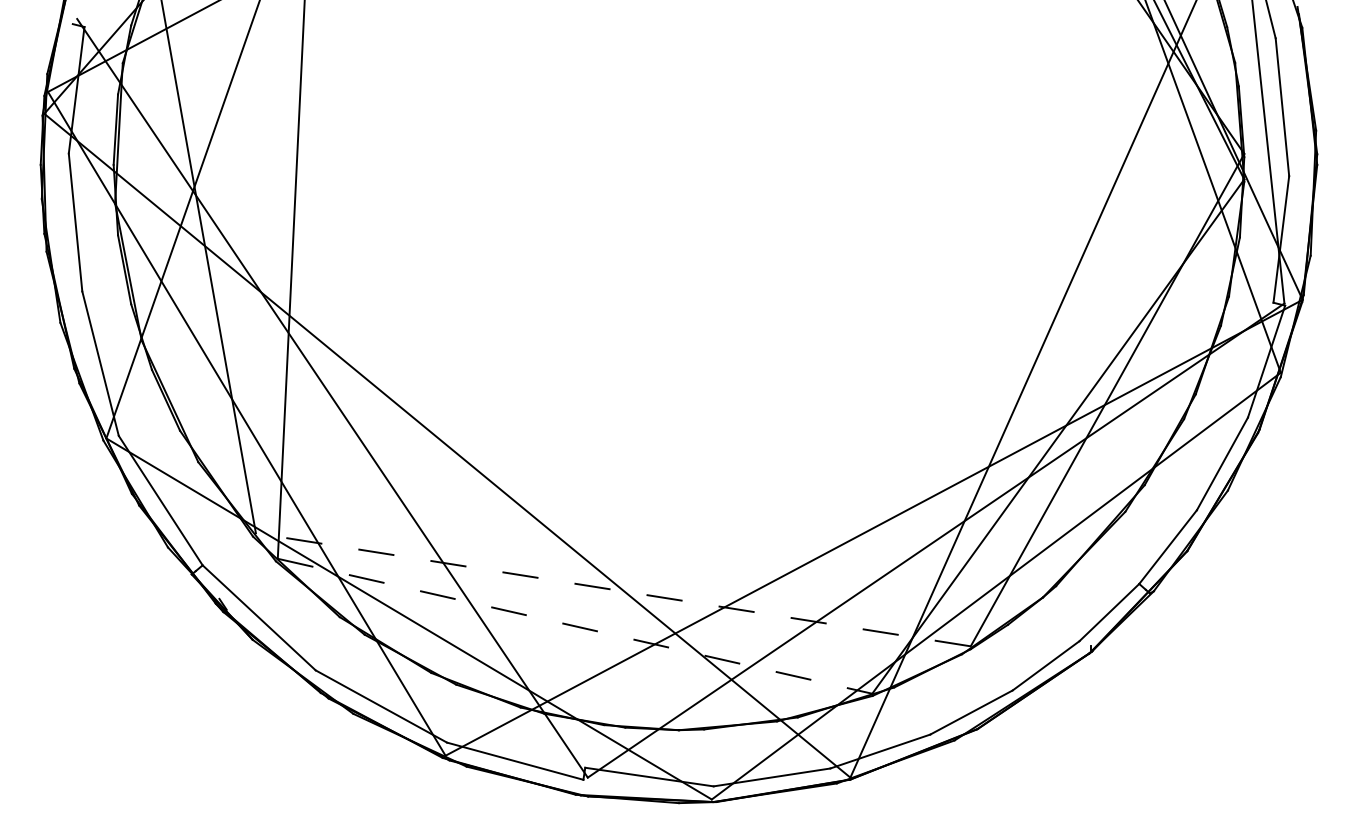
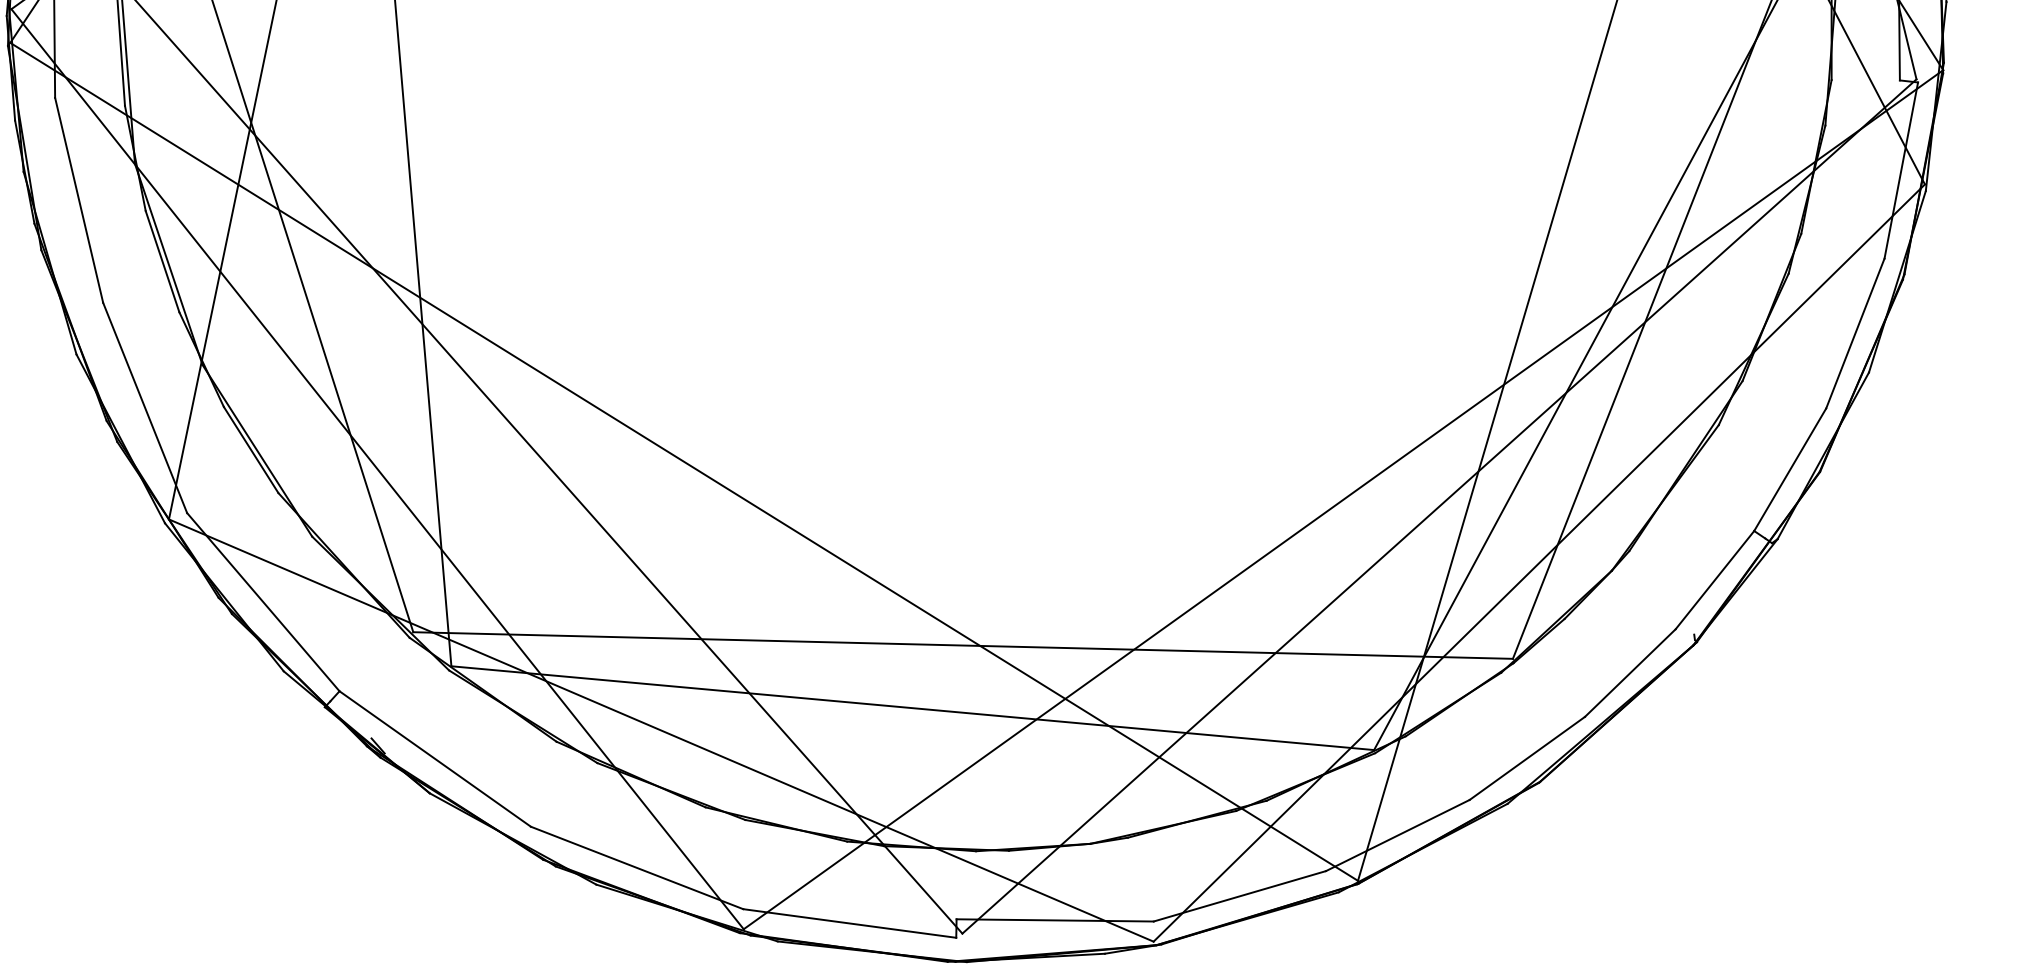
line: (613, 589) -> (963, 645), dashed -> solid
line: (575, 626) -> (913, 708), dashed -> solid

